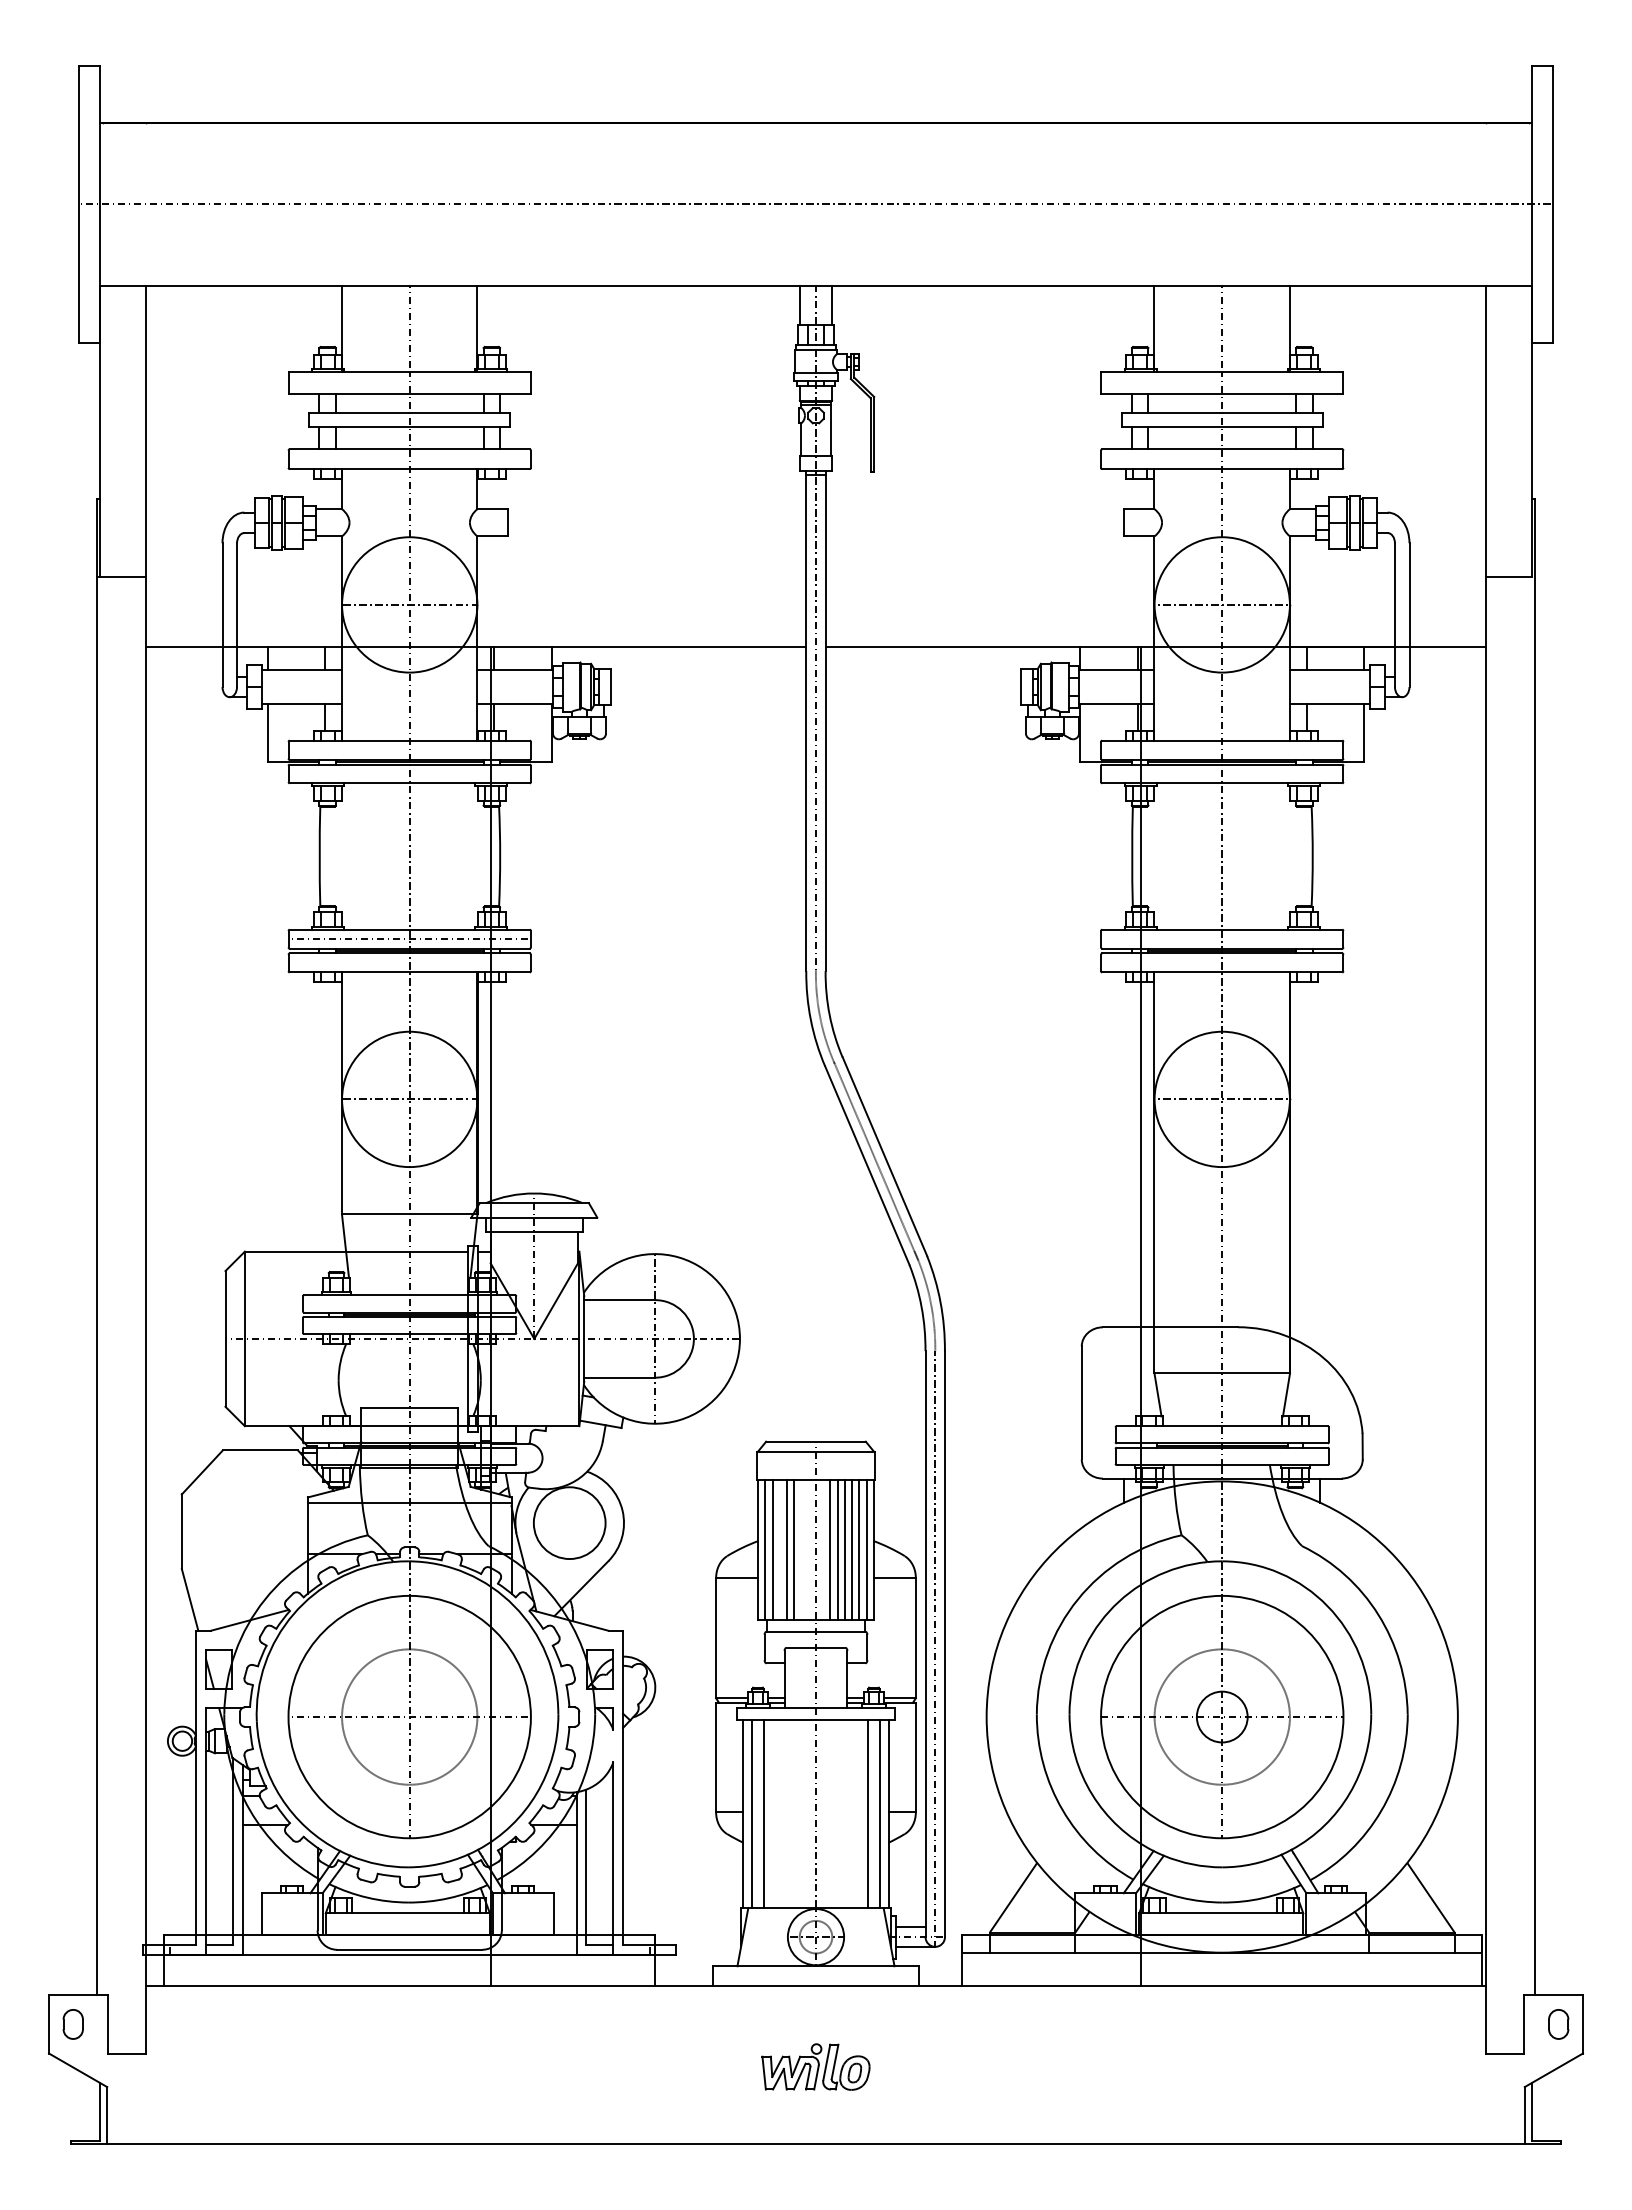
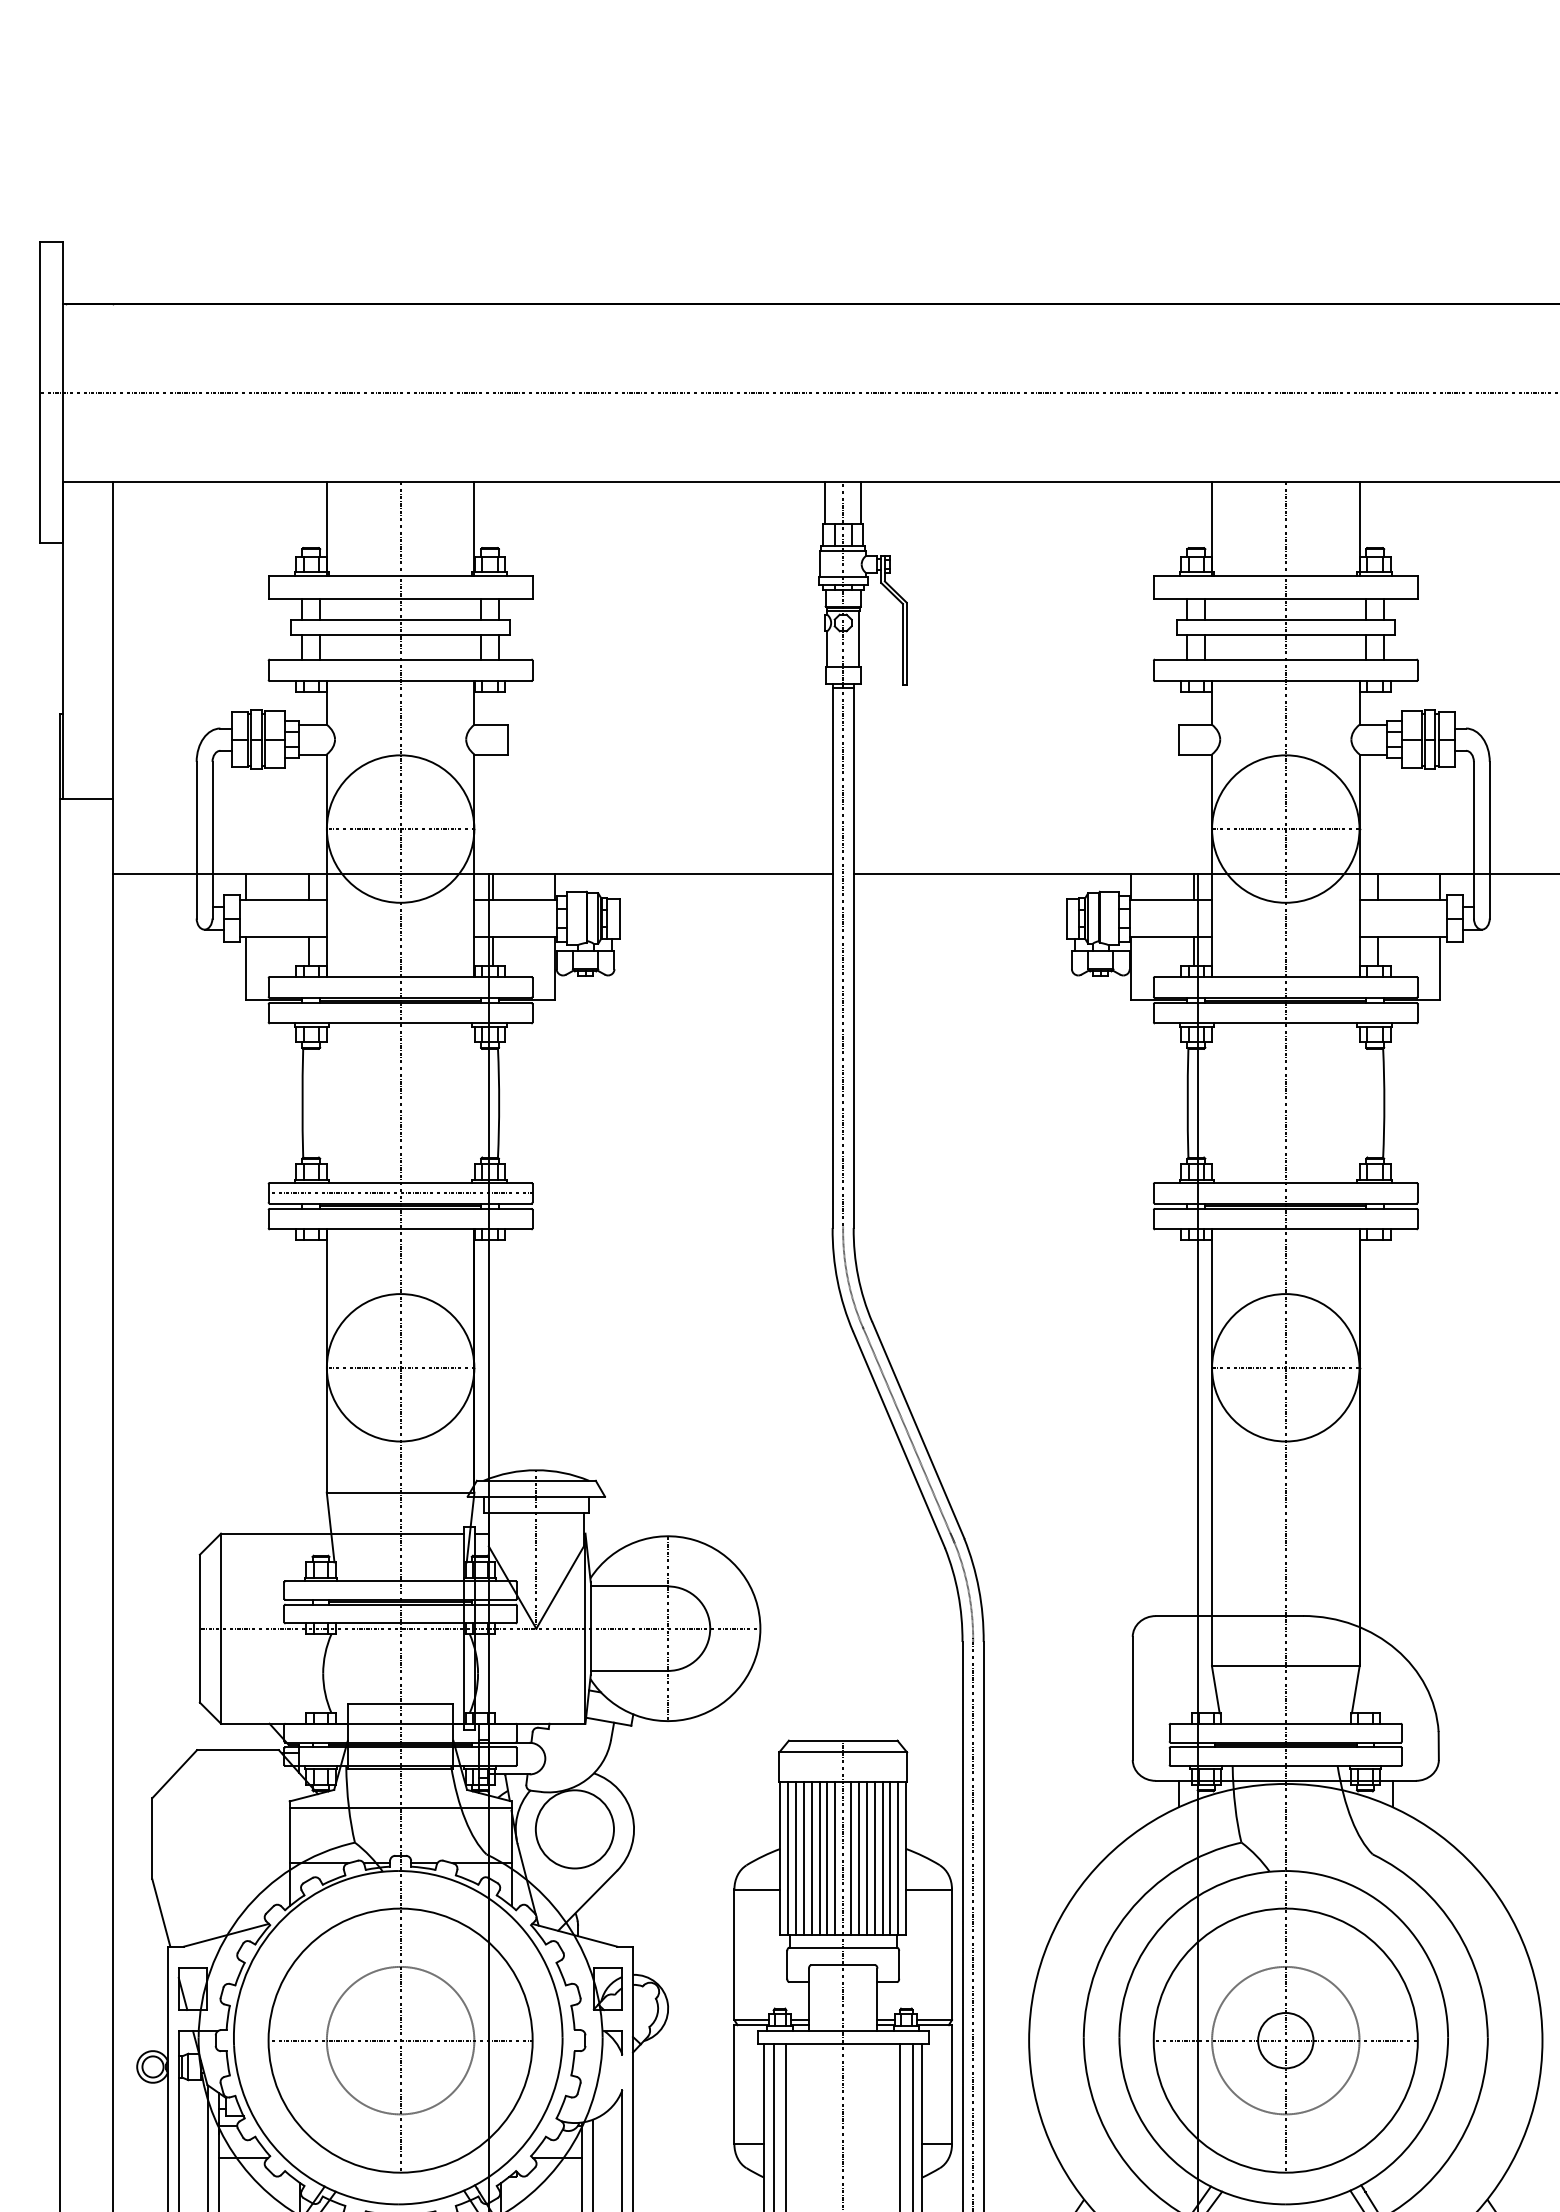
line: (779, 1549) -> (803, 1858), added
line: (801, 1549) -> (827, 1858), added
line: (808, 1549) -> (835, 1858), added
line: (823, 1549) -> (851, 1858), added

